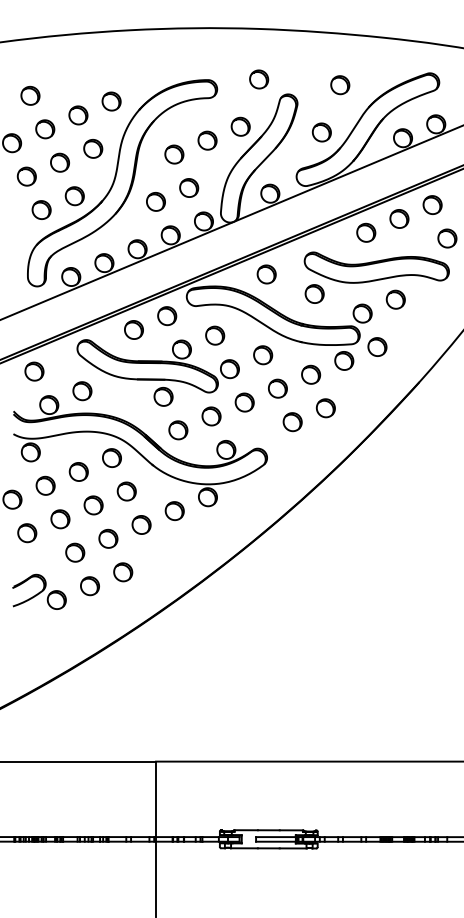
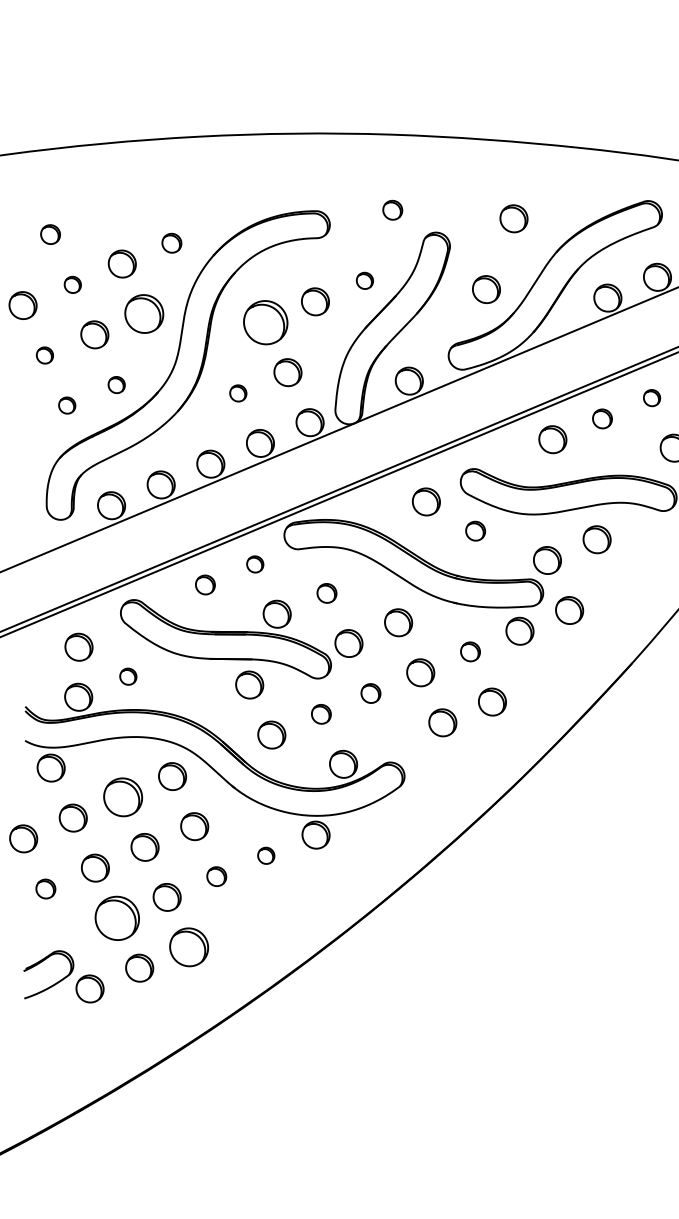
part: (259, 79) -> (393, 210), size x0.7
part: (30, 95) -> (50, 234), size x0.7
part: (111, 101) -> (171, 243), size x0.7
part: (240, 126) -> (364, 280), size x0.6
part: (45, 129) -> (73, 285), size x0.6
part: (93, 148) -> (144, 313), size x1.4
part: (174, 154) -> (266, 322), size x1.6
part: (26, 176) -> (44, 355), size x0.6
part: (74, 196) -> (116, 385), size x0.6
part: (155, 201) -> (237, 392), size x0.6
part: (432, 204) -> (651, 397), size x0.6
part: (41, 209) -> (67, 404), size x0.6
part: (399, 218) -> (602, 418), size x0.7
part: (266, 274) -> (426, 501), moved
part: (314, 293) -> (475, 530), size x0.7
part: (167, 316) -> (255, 564), size x0.6
part: (133, 329) -> (204, 584), size x0.7
part: (215, 335) -> (327, 593), size x0.7
part: (34, 371) -> (79, 647), moved
part: (311, 374) -> (470, 651), size x0.7
part: (82, 391) -> (128, 676), size x0.6
part: (244, 402) -> (370, 693), size x0.7
part: (211, 416) -> (321, 714), size x0.7
part: (78, 471) -> (122, 796), size x1.4
part: (174, 510) -> (266, 854), size x0.6
part: (141, 524) -> (216, 875), size x0.7
part: (27, 533) -> (46, 889), size x0.7
part: (75, 552) -> (117, 917), size x1.6
part: (123, 572) -> (189, 947), size x1.4

